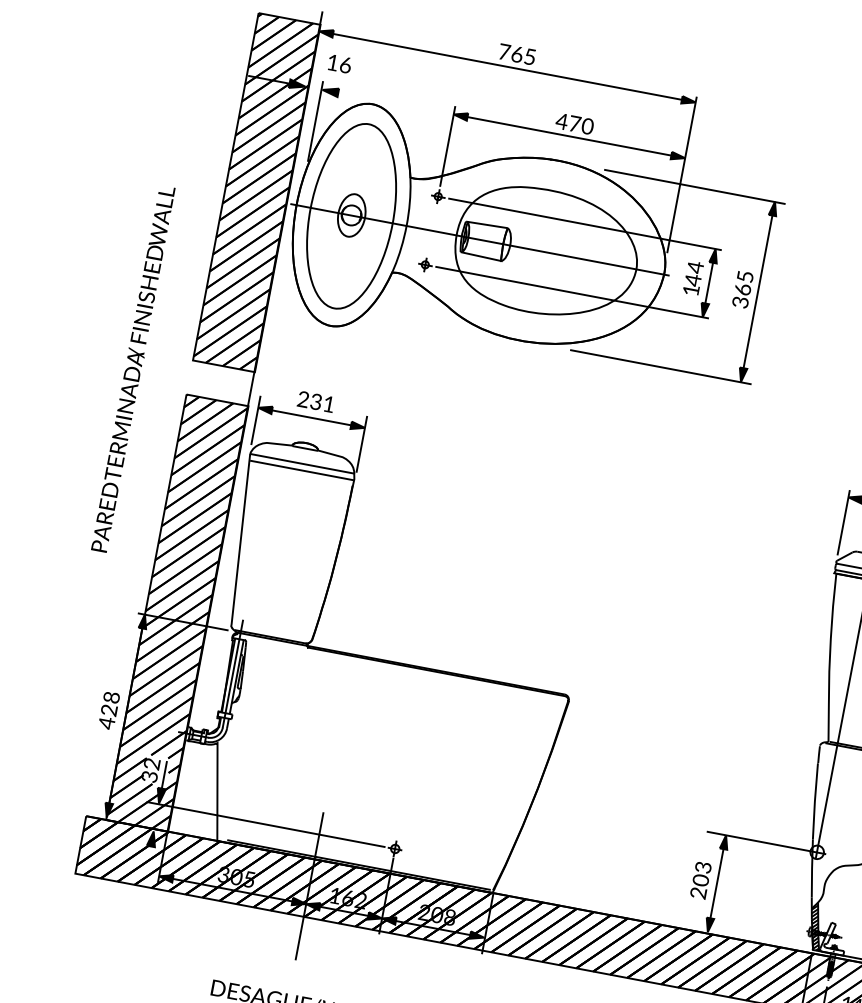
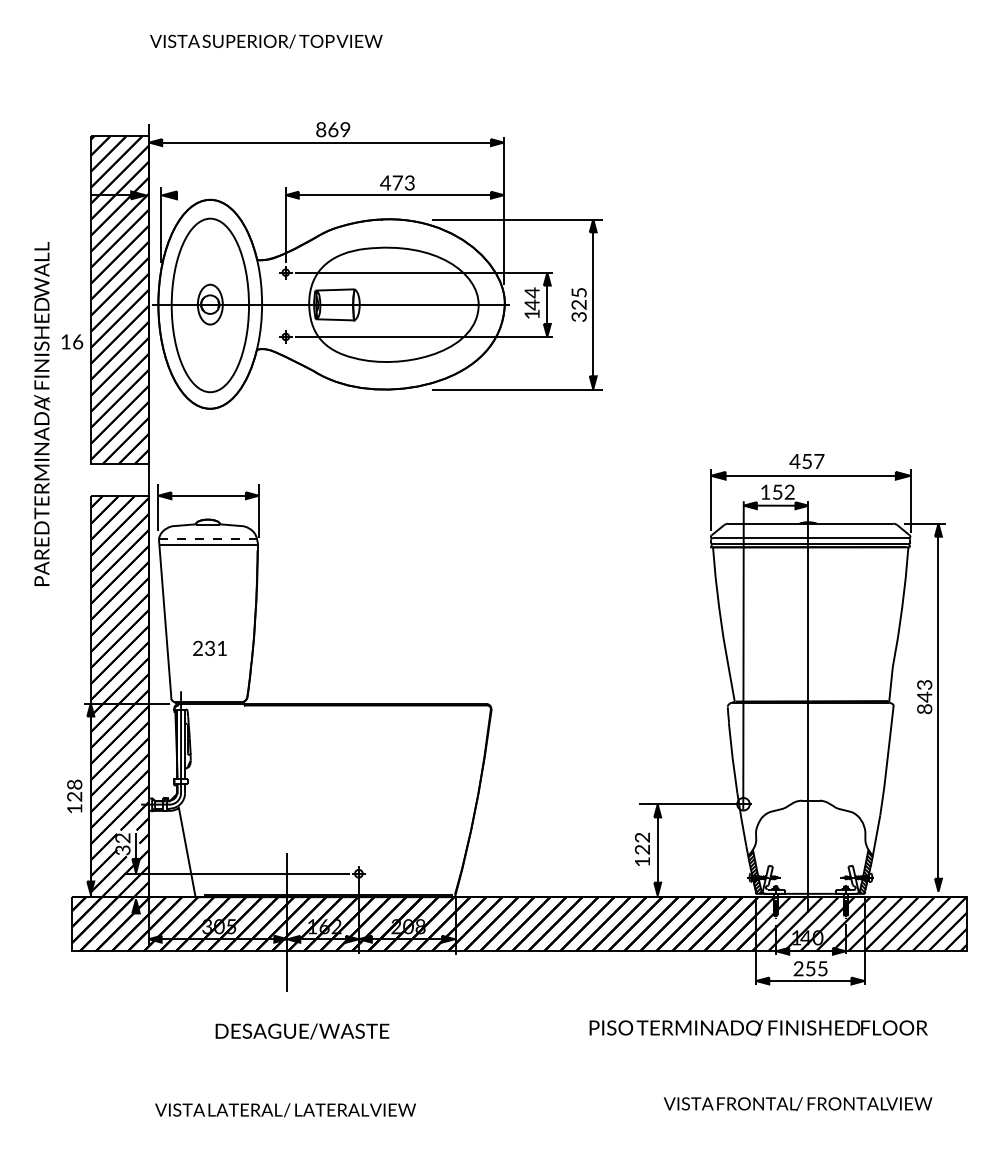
text: (517, 54) -> (333, 129), 765 -> 869
text: (339, 63) -> (72, 341), moved
text: (587, 126) -> (409, 183), 470 -> 473
text: (742, 289) -> (578, 304), 365 -> 325
text: (133, 368) -> (42, 413), moved
text: (315, 400) -> (209, 647), moved
line: (302, 464) -> (208, 539), solid -> dashed
text: (106, 722) -> (74, 808), 428 -> 128
text: (700, 880) -> (642, 849), 203 -> 122

